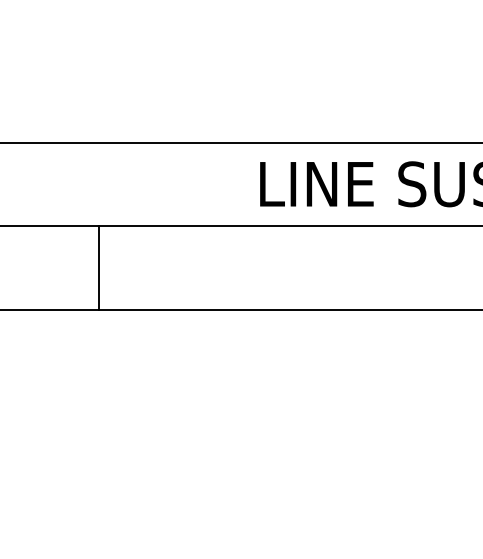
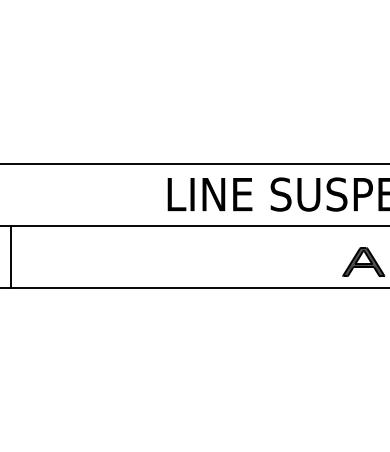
line: (98, 268) -> (10, 257), moved

